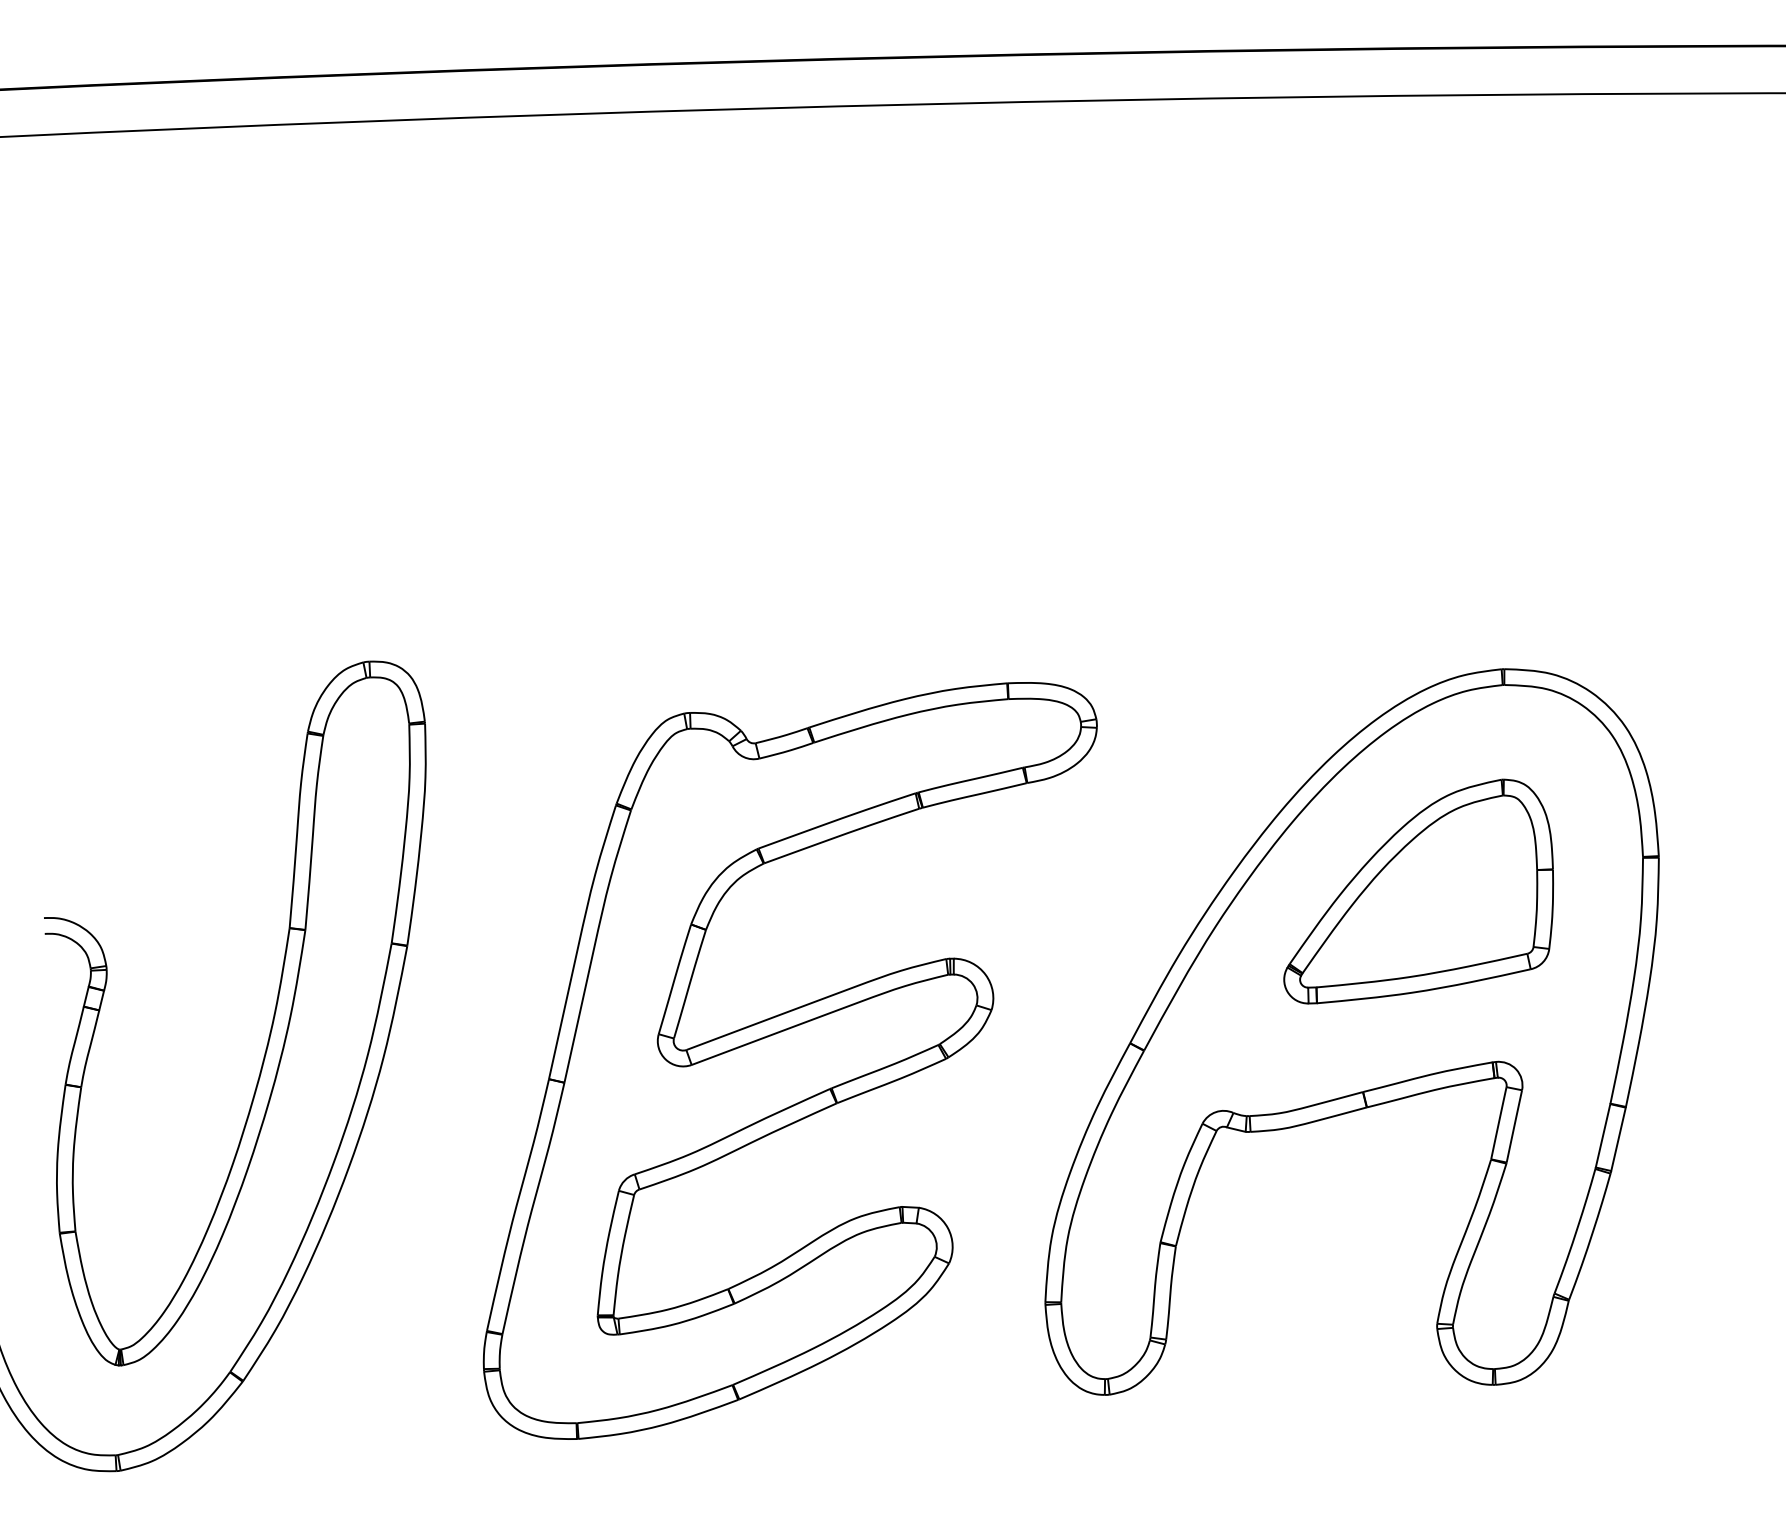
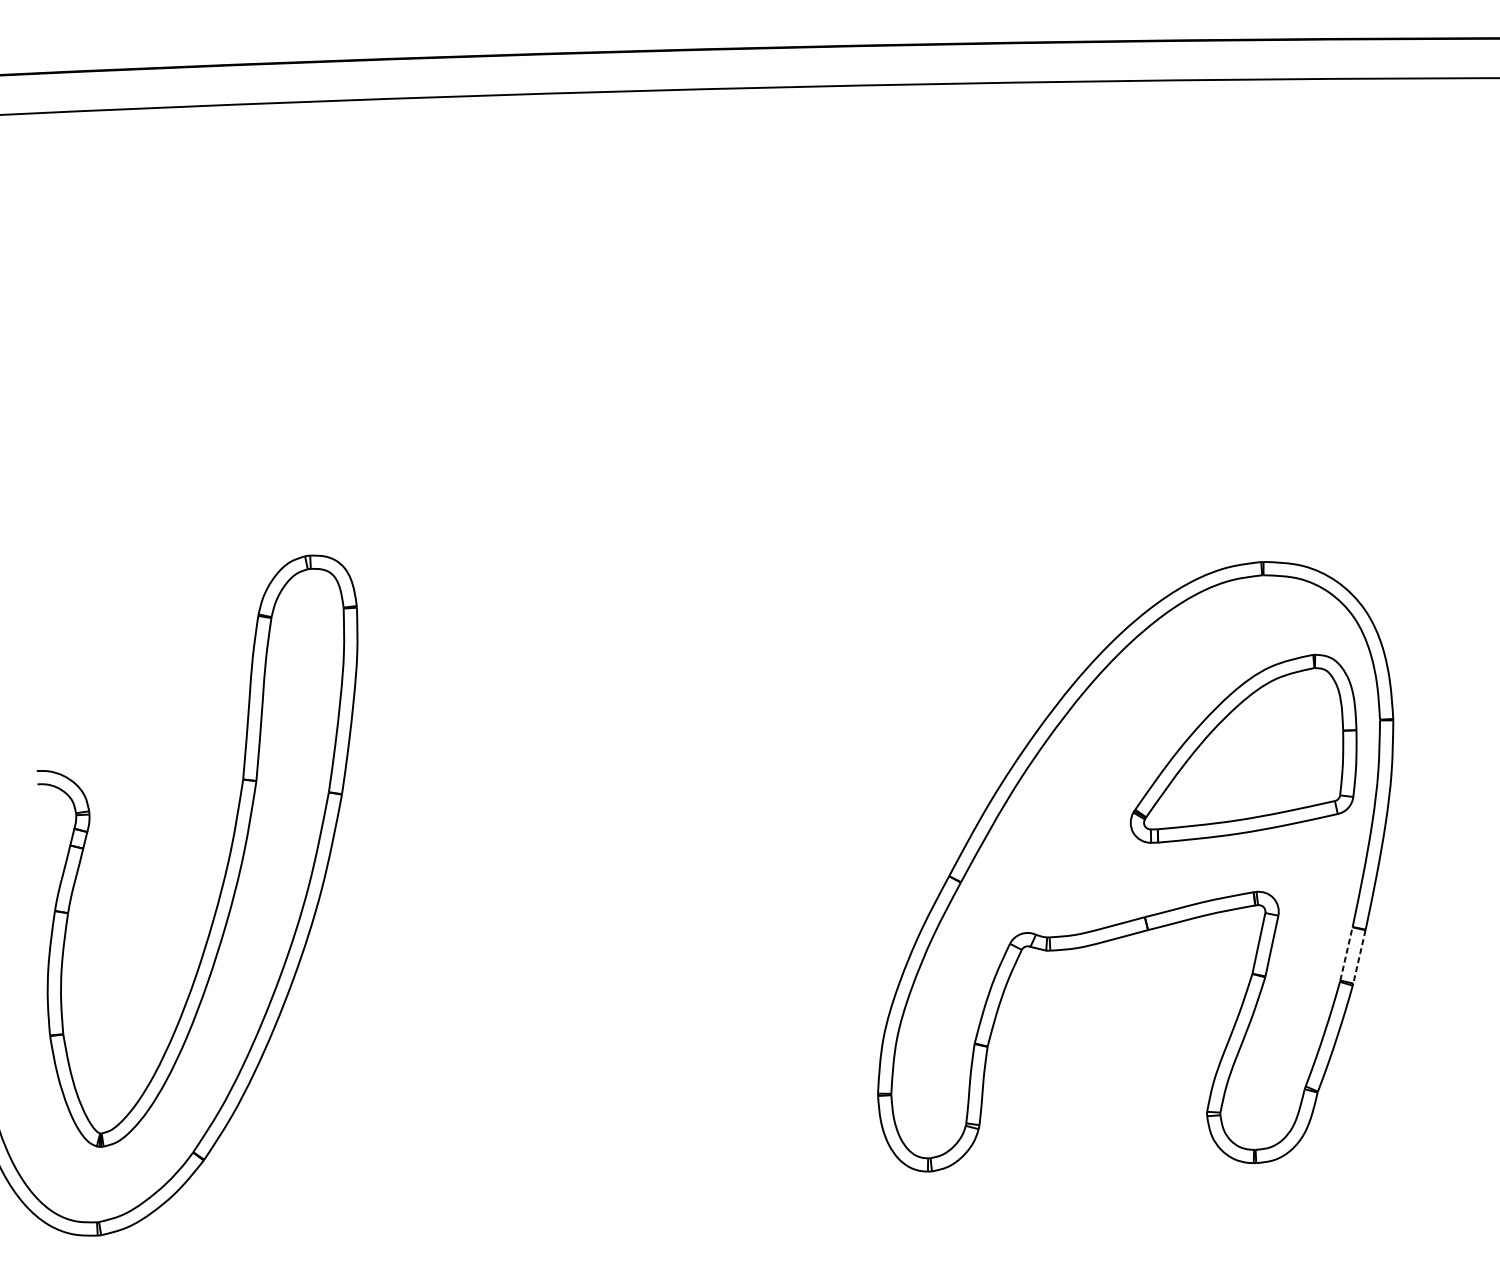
part: (1418, 891) -> (1243, 748), moved
part: (789, 1060) -> (663, 890), removed
line: (1603, 1135) -> (1346, 953), solid -> dashed
line: (1618, 1139) -> (1359, 957), solid -> dashed

